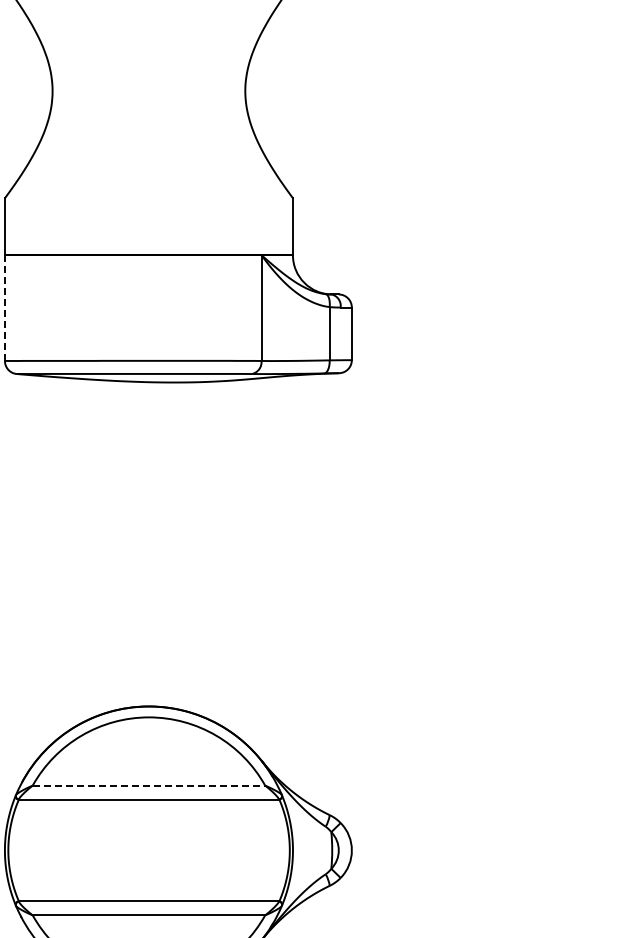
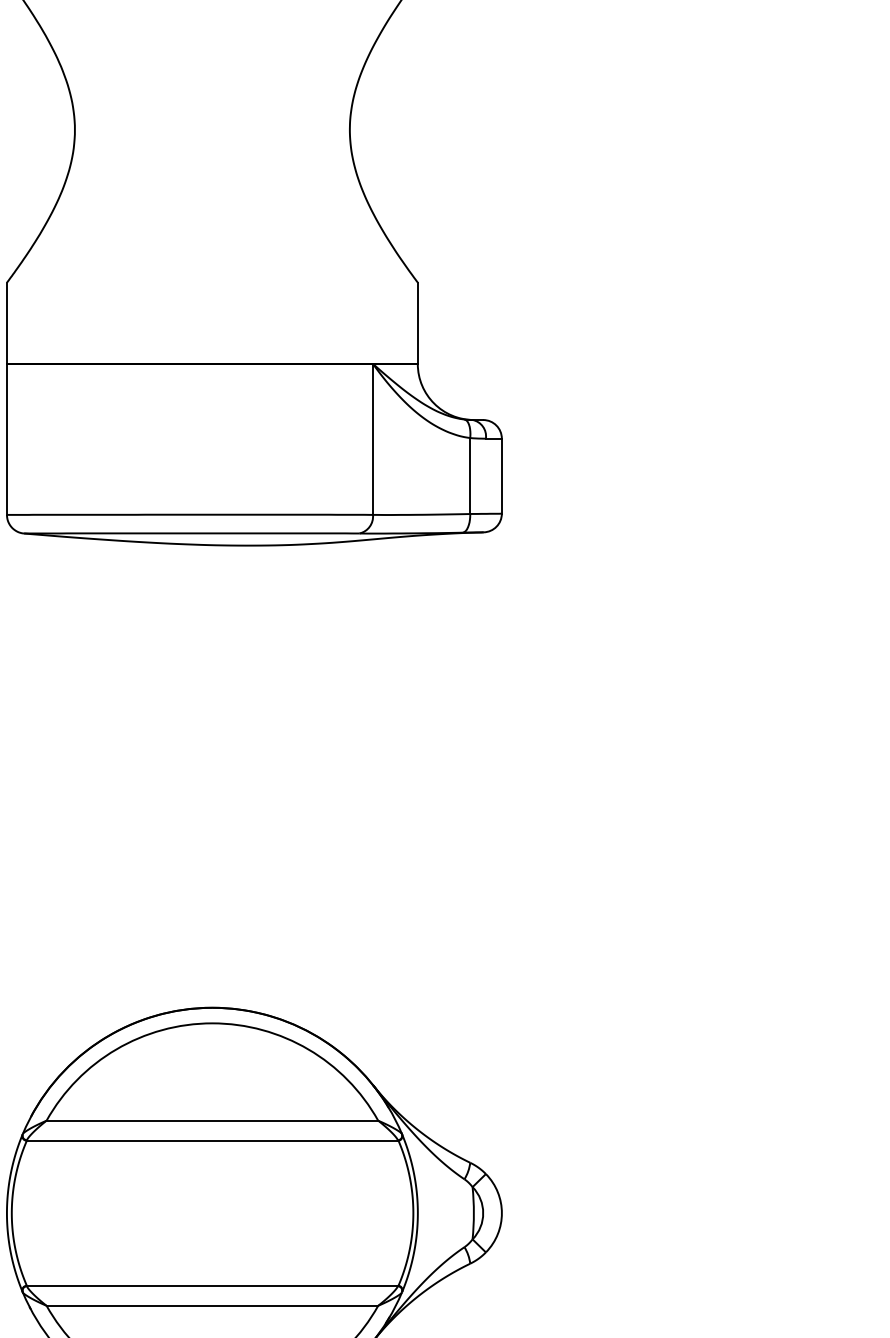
line: (4, 308) -> (6, 440), dashed -> solid
line: (149, 785) -> (213, 1120), dashed -> solid

